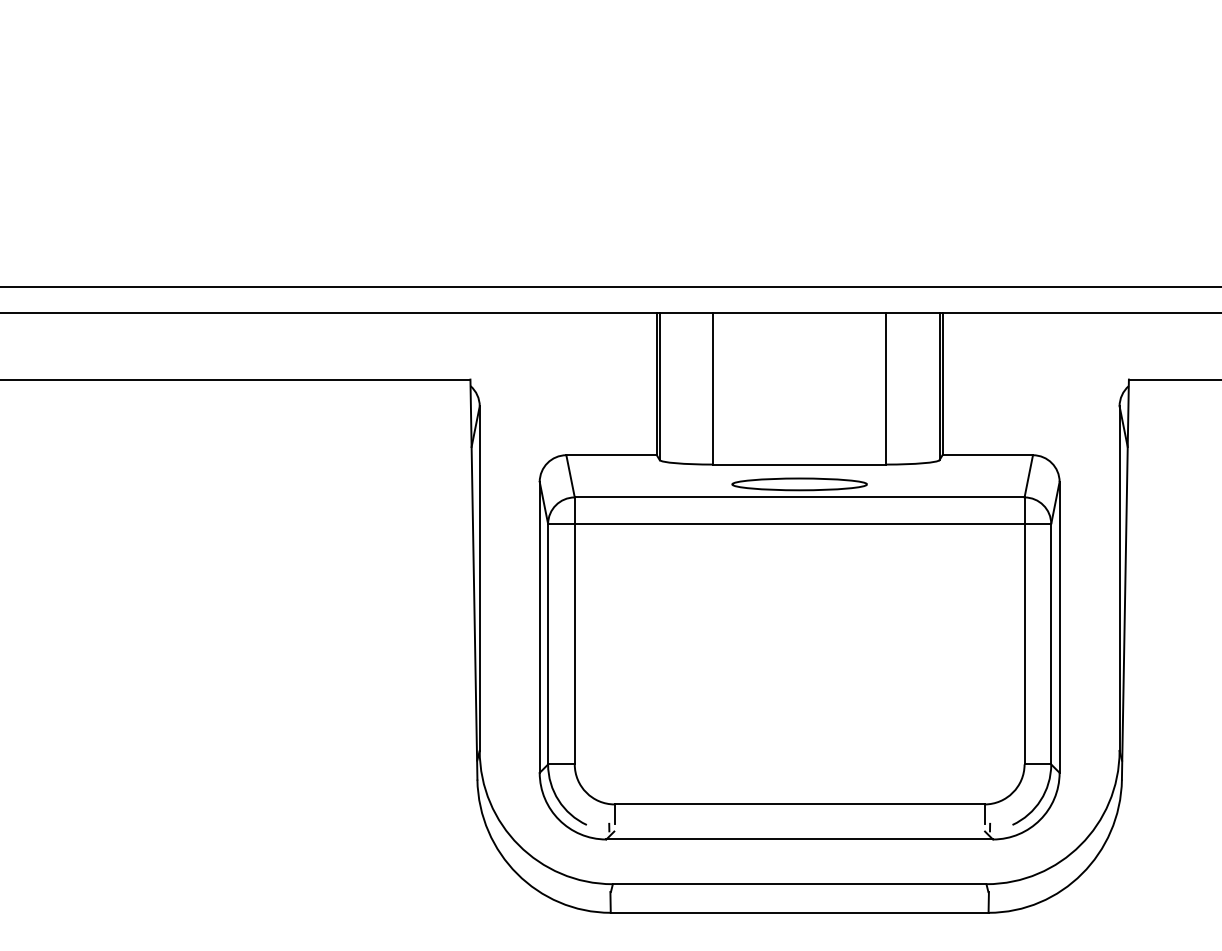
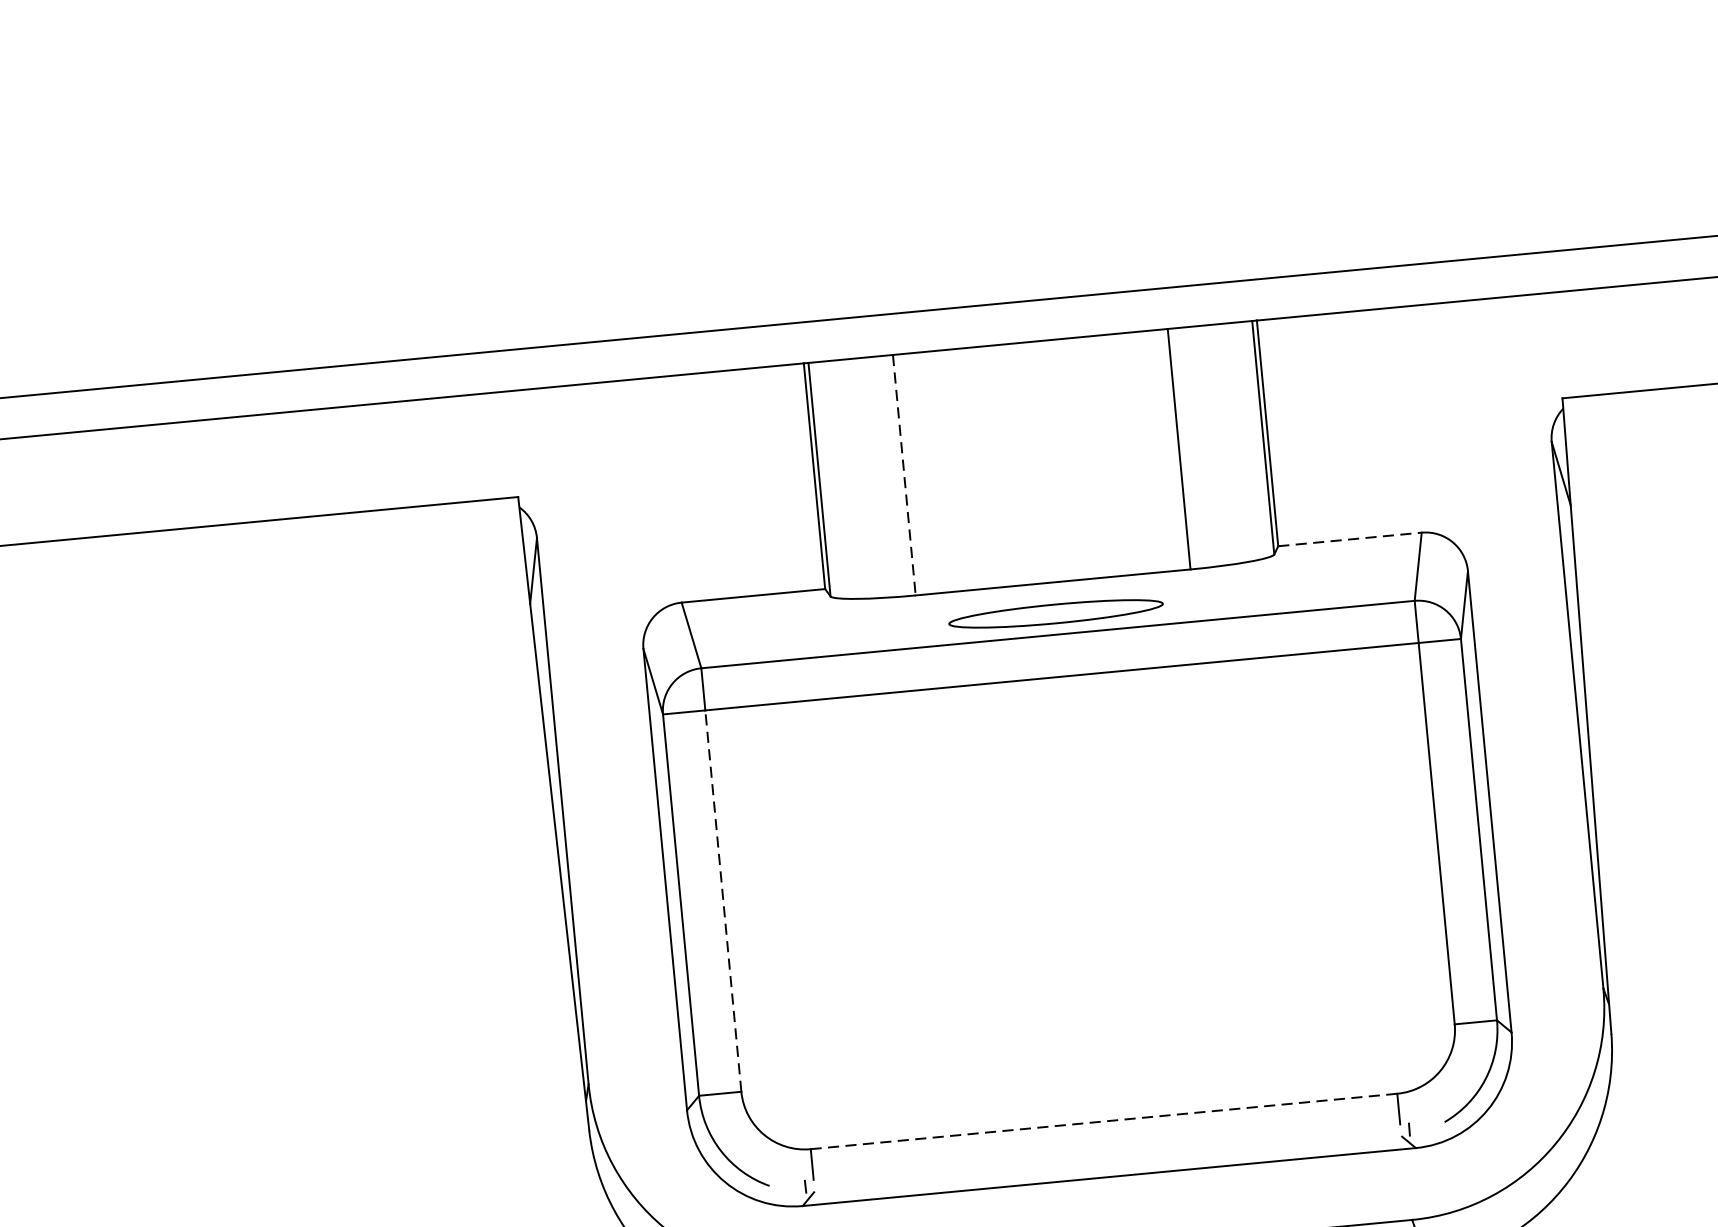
line: (713, 388) -> (905, 474), solid -> dashed
line: (988, 455) -> (1351, 539), solid -> dashed
line: (574, 643) -> (722, 899), solid -> dashed
line: (799, 804) -> (1103, 1121), solid -> dashed

